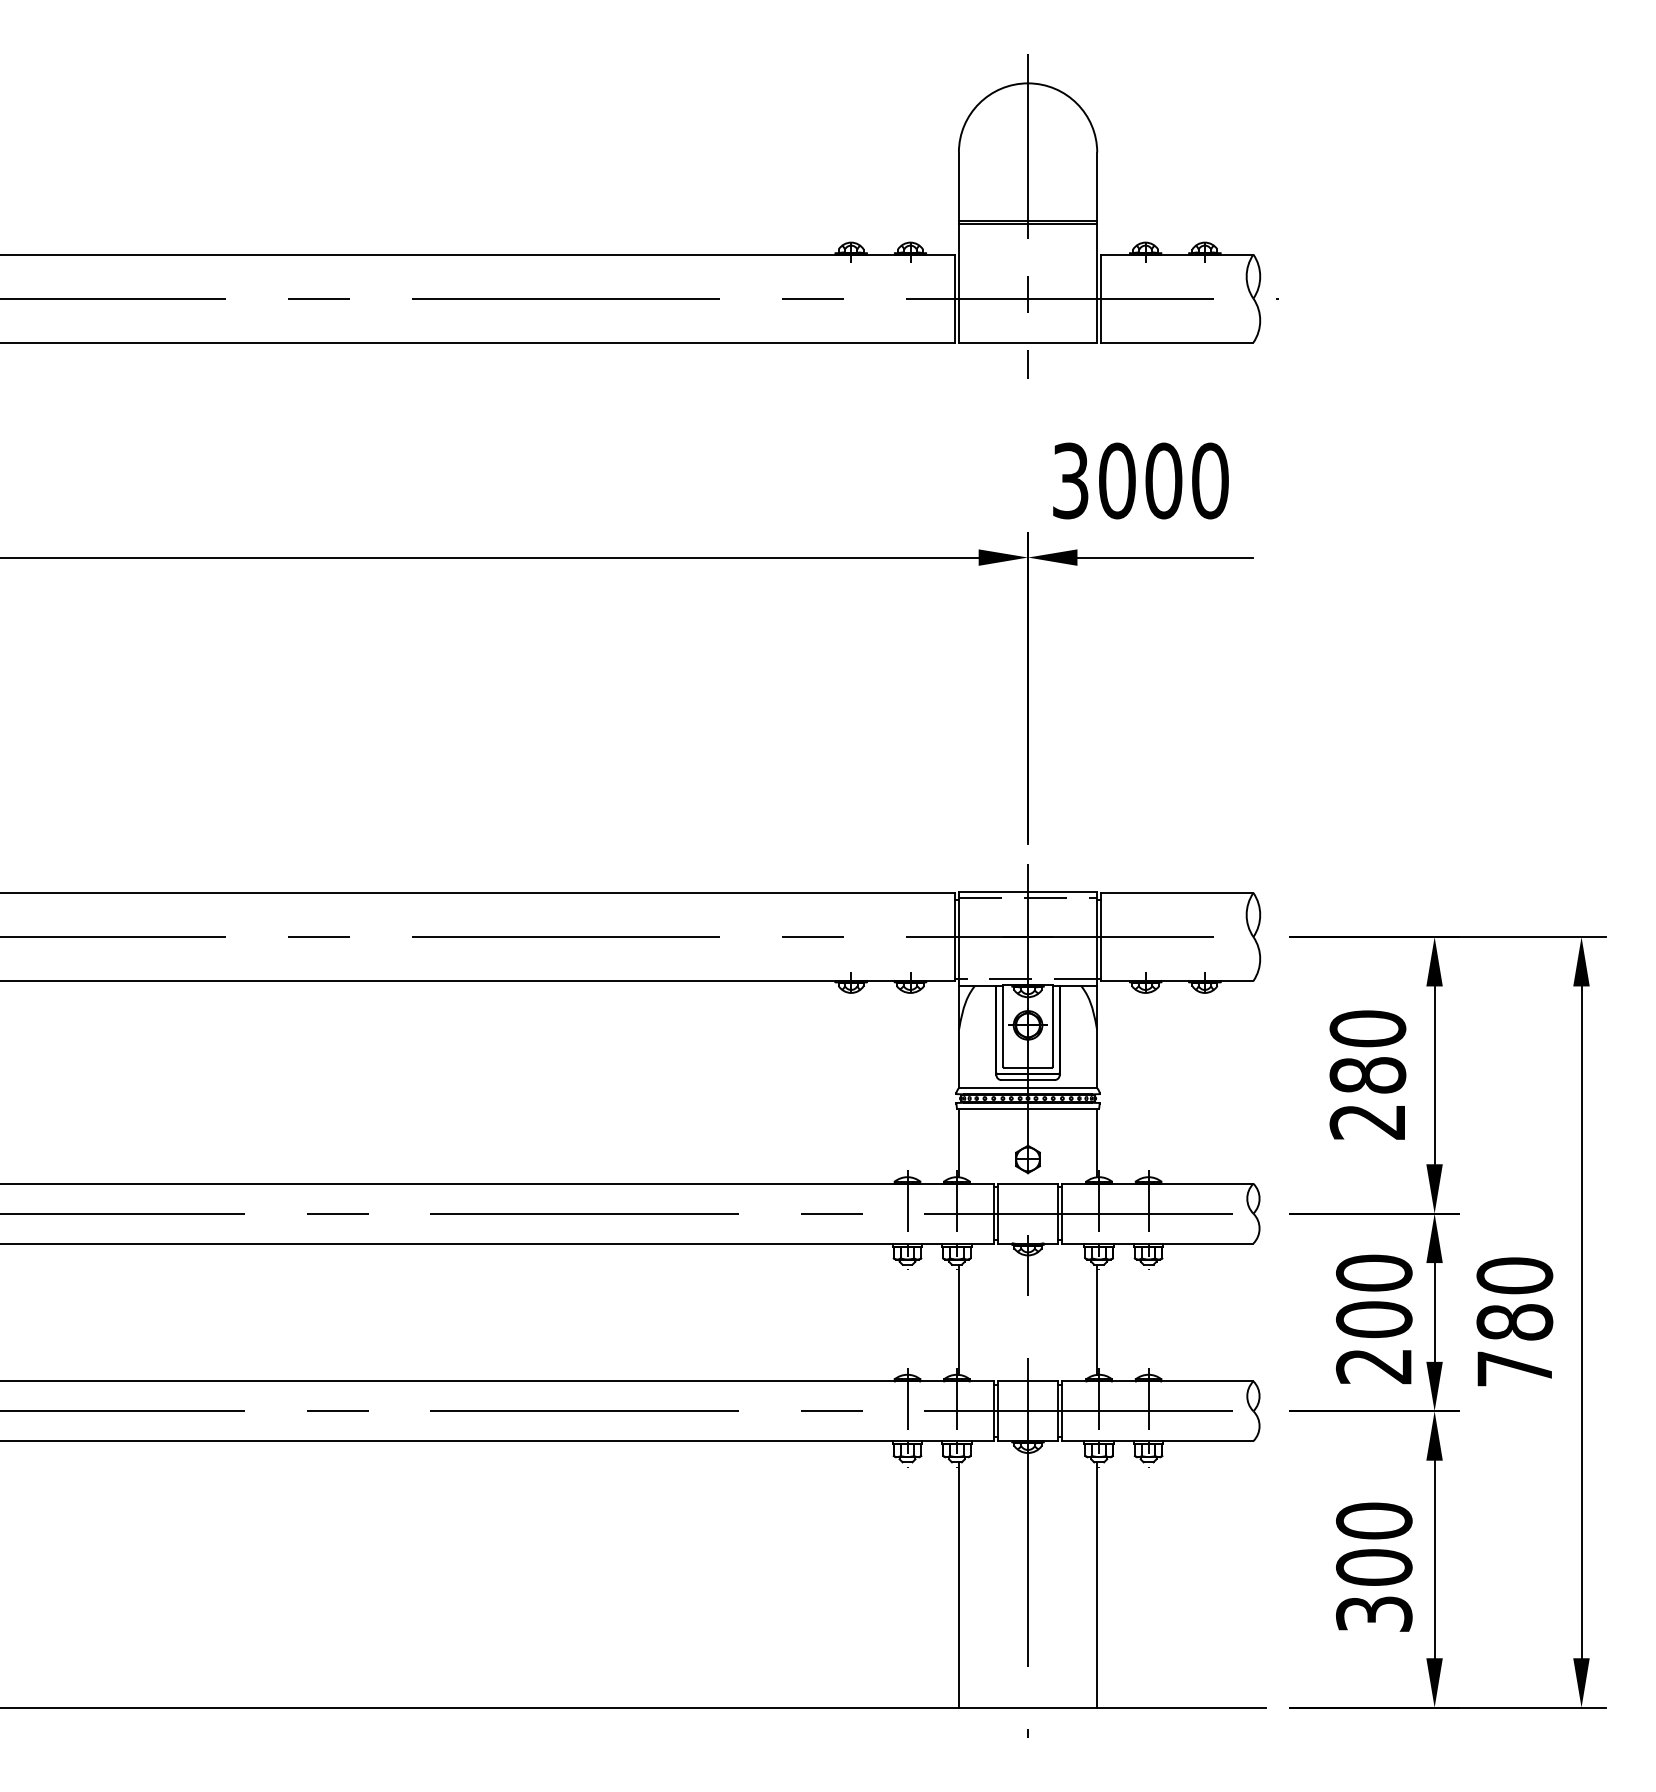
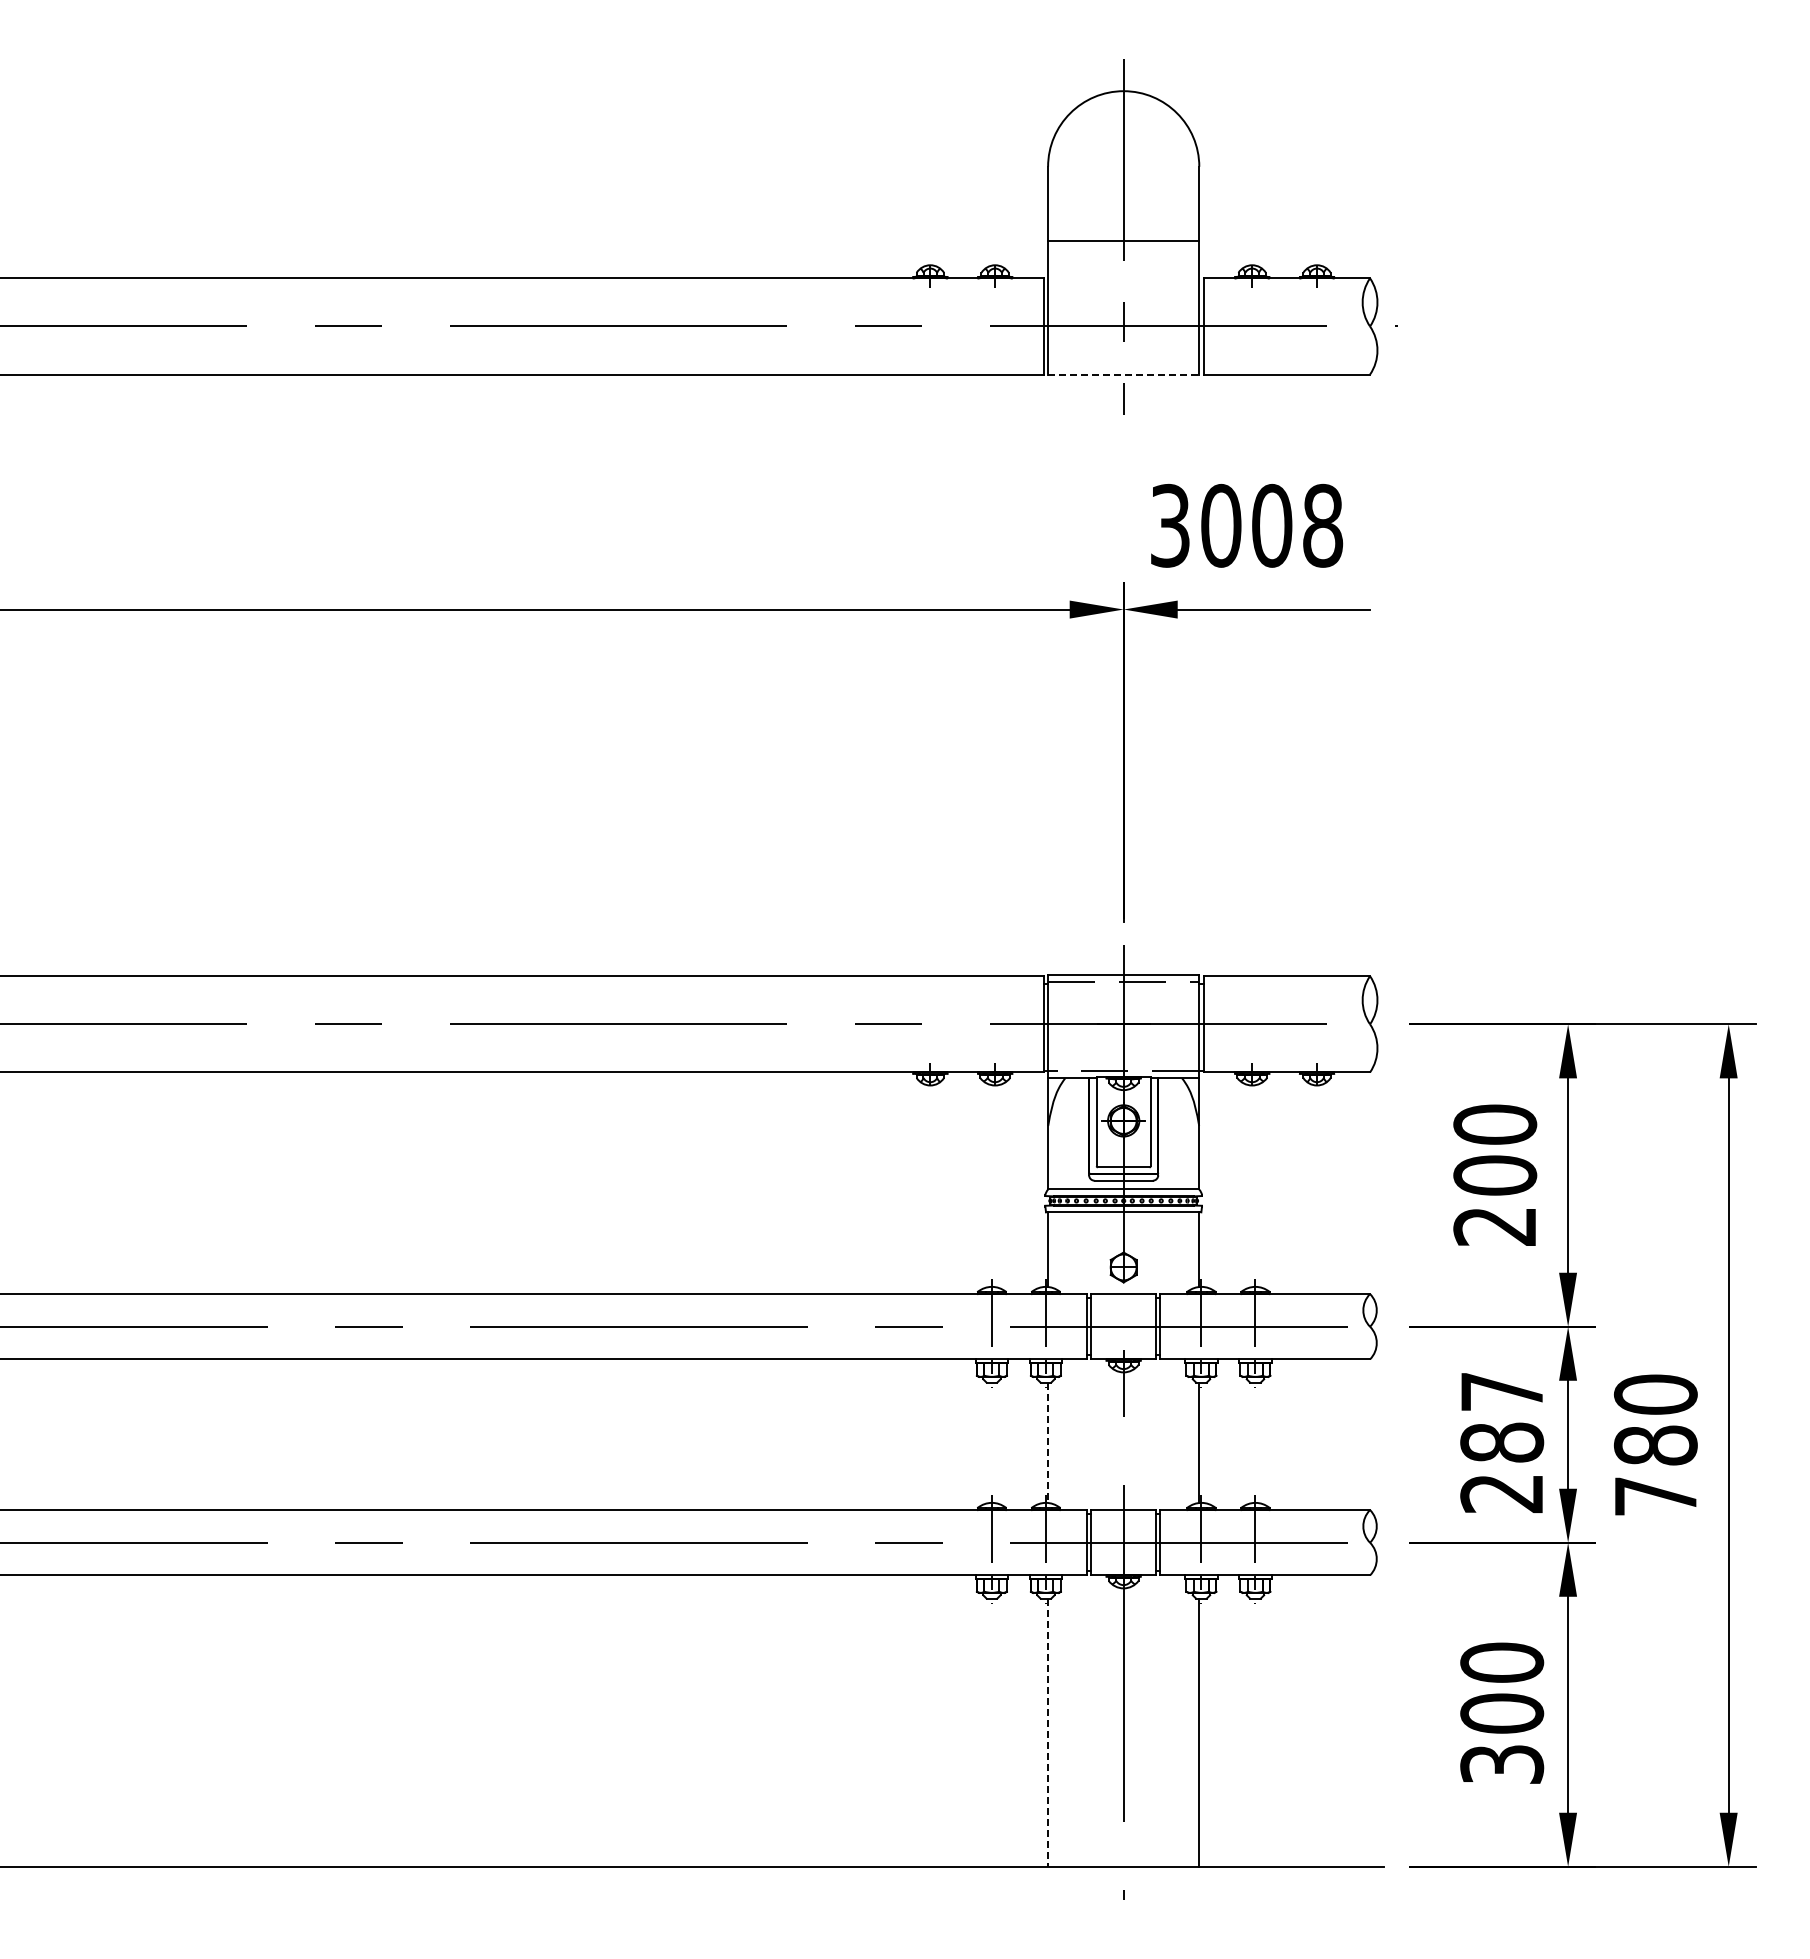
line: (1027, 223) -> (1123, 244), removed
line: (1027, 342) -> (1123, 374), solid -> dashed
text: (1210, 480) -> (1323, 525), 3000 -> 3008
text: (1367, 1075) -> (1494, 1175), 280 -> 200
text: (1374, 1295) -> (1502, 1416), 200 -> 287
line: (959, 1320) -> (1048, 1443), solid -> dashed
line: (959, 1585) -> (1048, 1733), solid -> dashed

